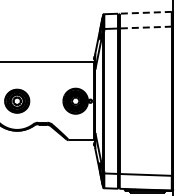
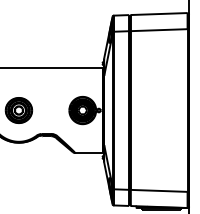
line: (145, 12) -> (158, 13), dashed -> solid
line: (145, 27) -> (158, 30), dashed -> solid

